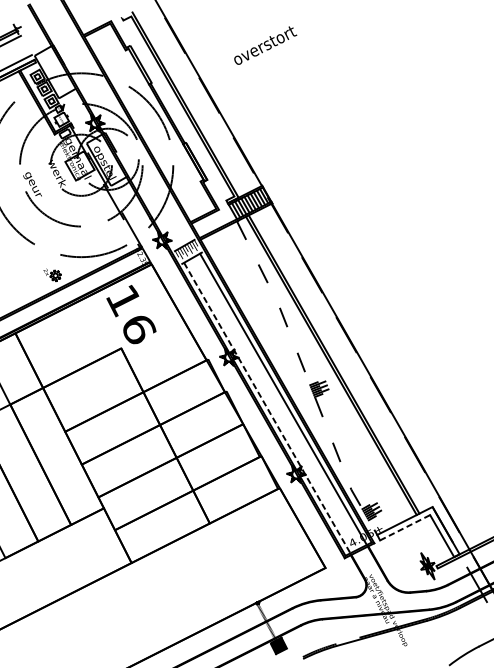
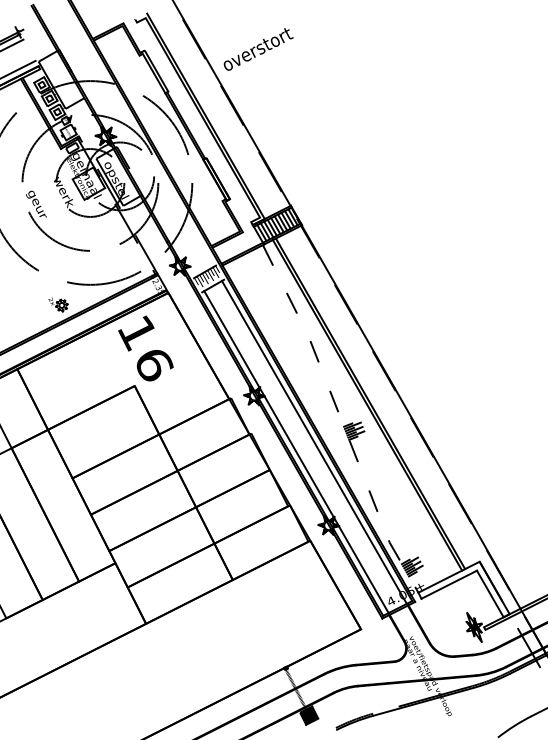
text: (265, 45) -> (258, 49), moved
line: (267, 408) -> (296, 452), dashed -> solid
line: (405, 527) -> (449, 584), dashed -> solid

